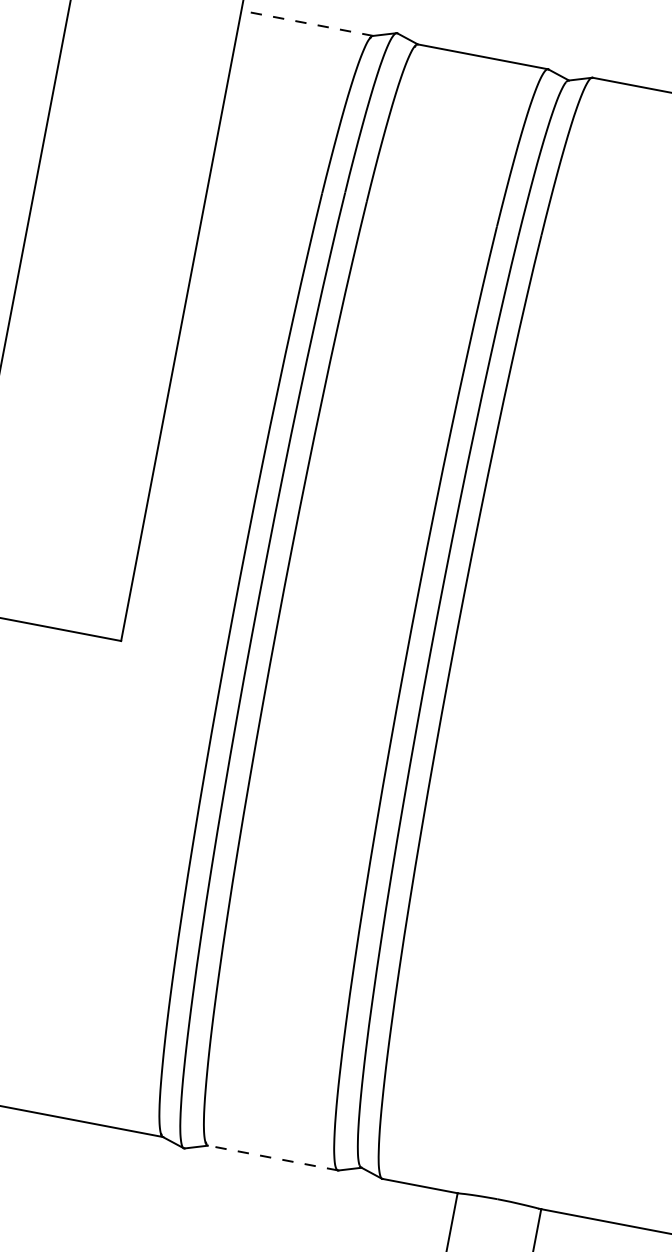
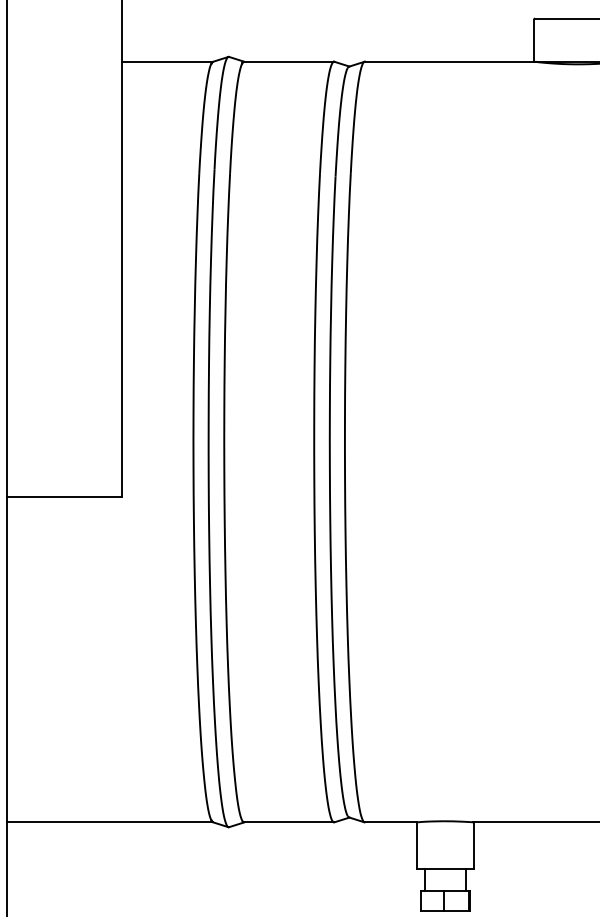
line: (306, 22) -> (167, 61), dashed -> solid
line: (273, 1158) -> (289, 822), dashed -> solid

